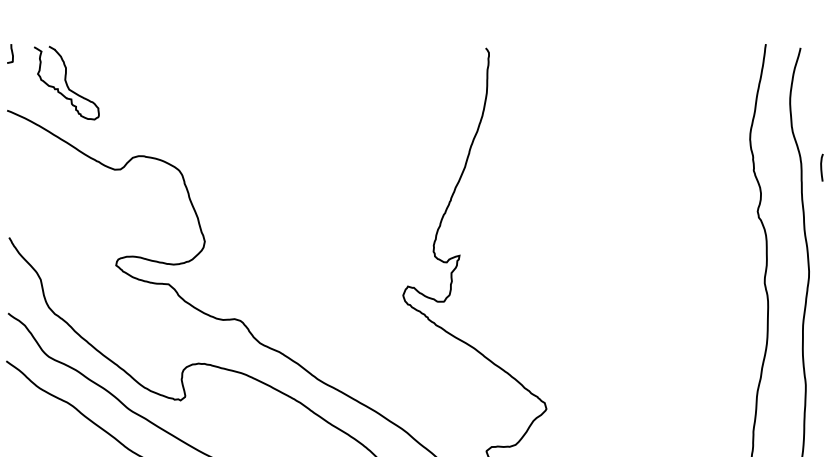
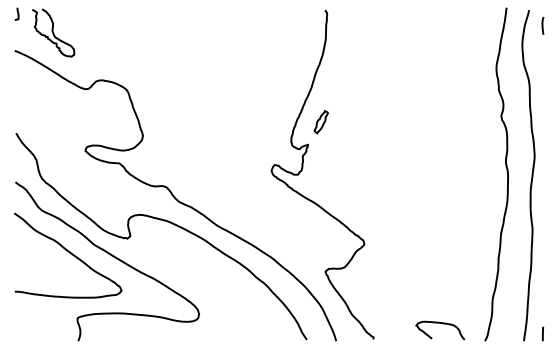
line: (821, 167) -> (542, 25), moved
part: (478, 221) -> (320, 122), added

